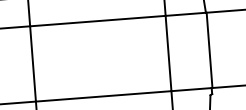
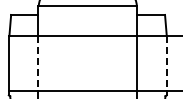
line: (209, 50) -> (167, 63), solid -> dashed
line: (33, 63) -> (38, 63), solid -> dashed

